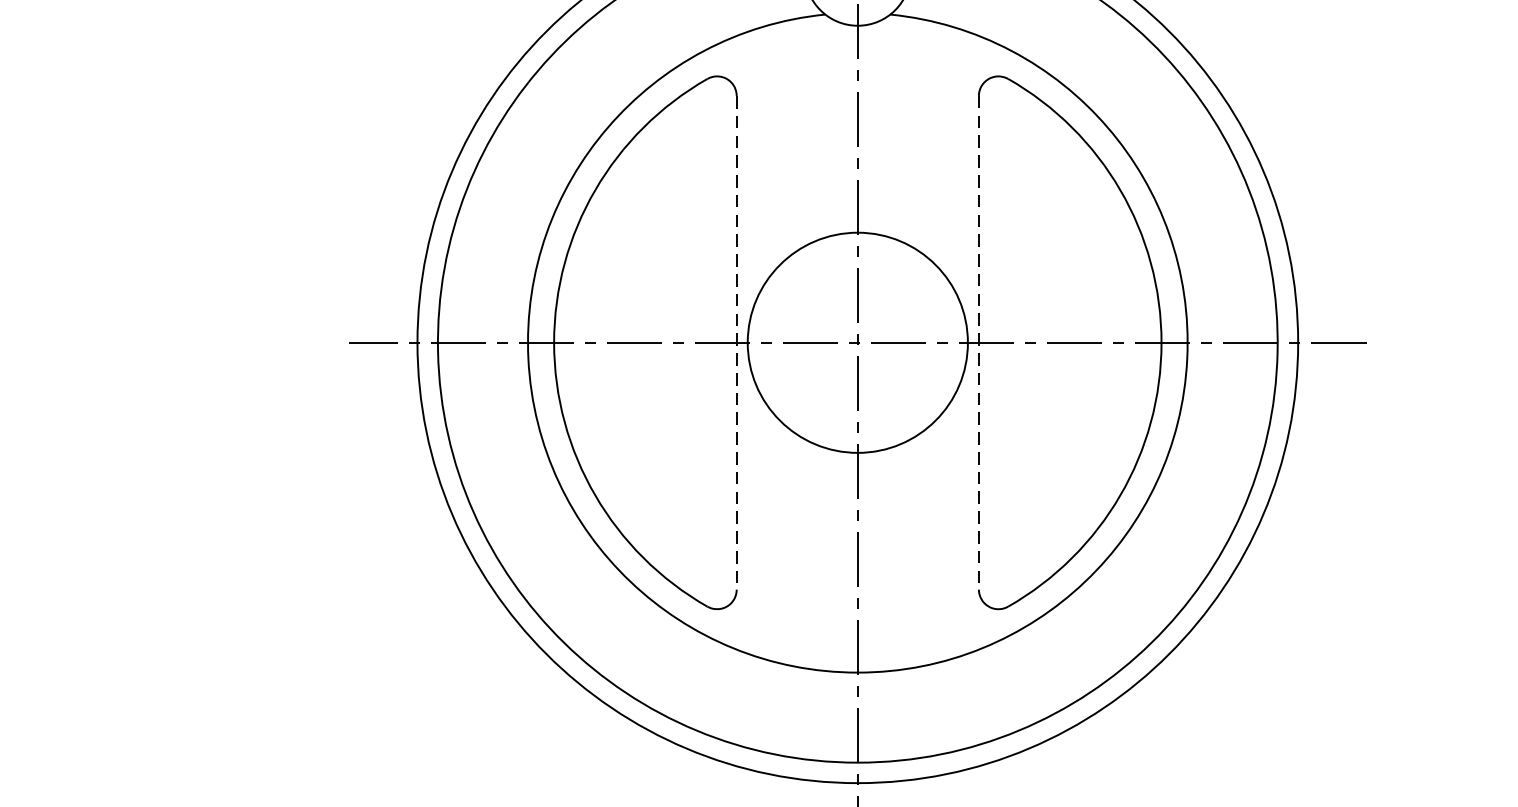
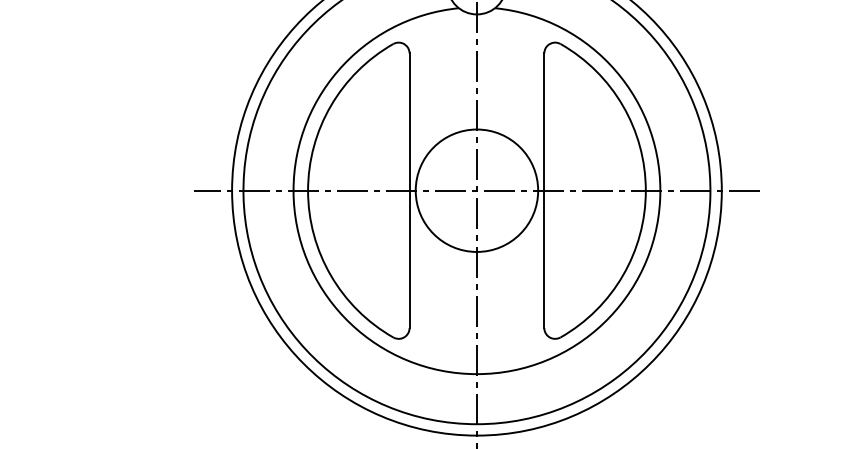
line: (736, 344) -> (409, 191), dashed -> solid
line: (979, 344) -> (544, 191), dashed -> solid

